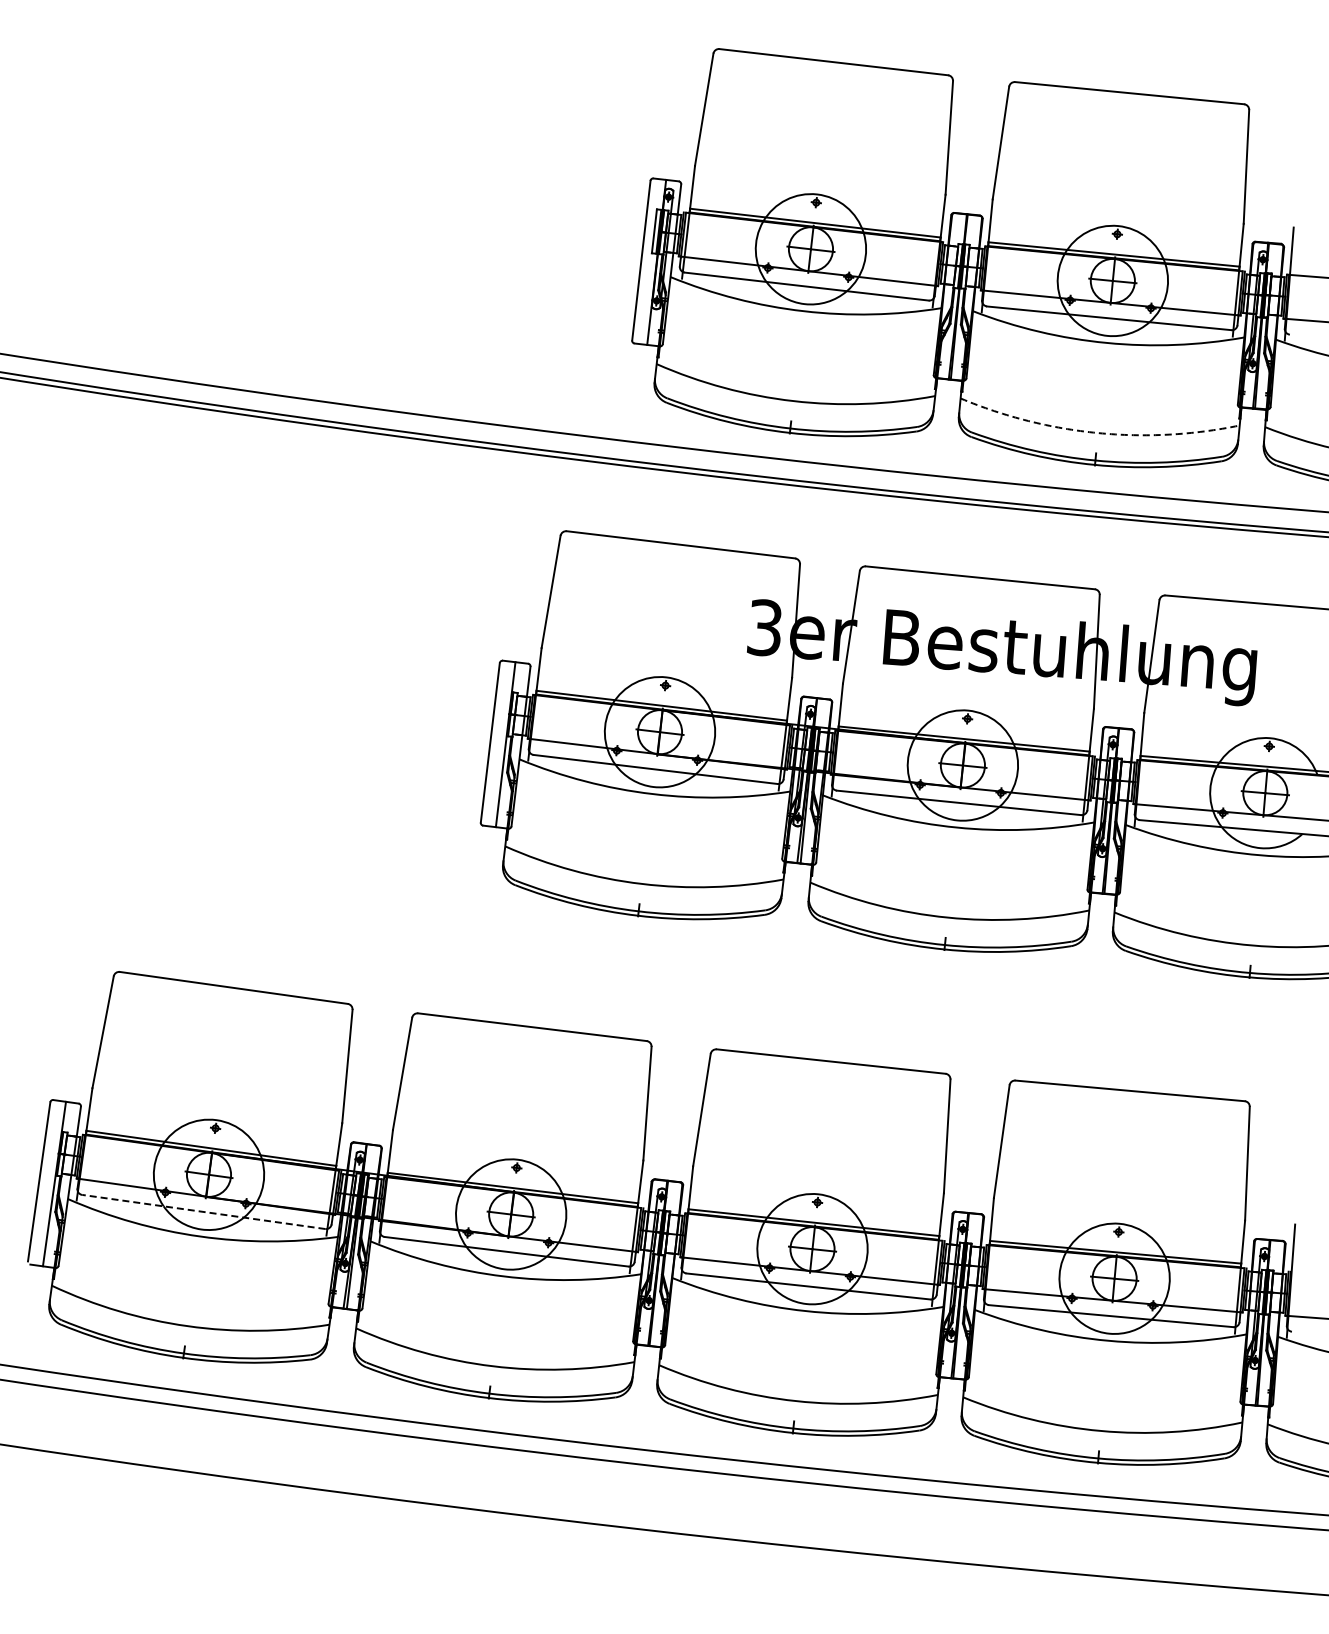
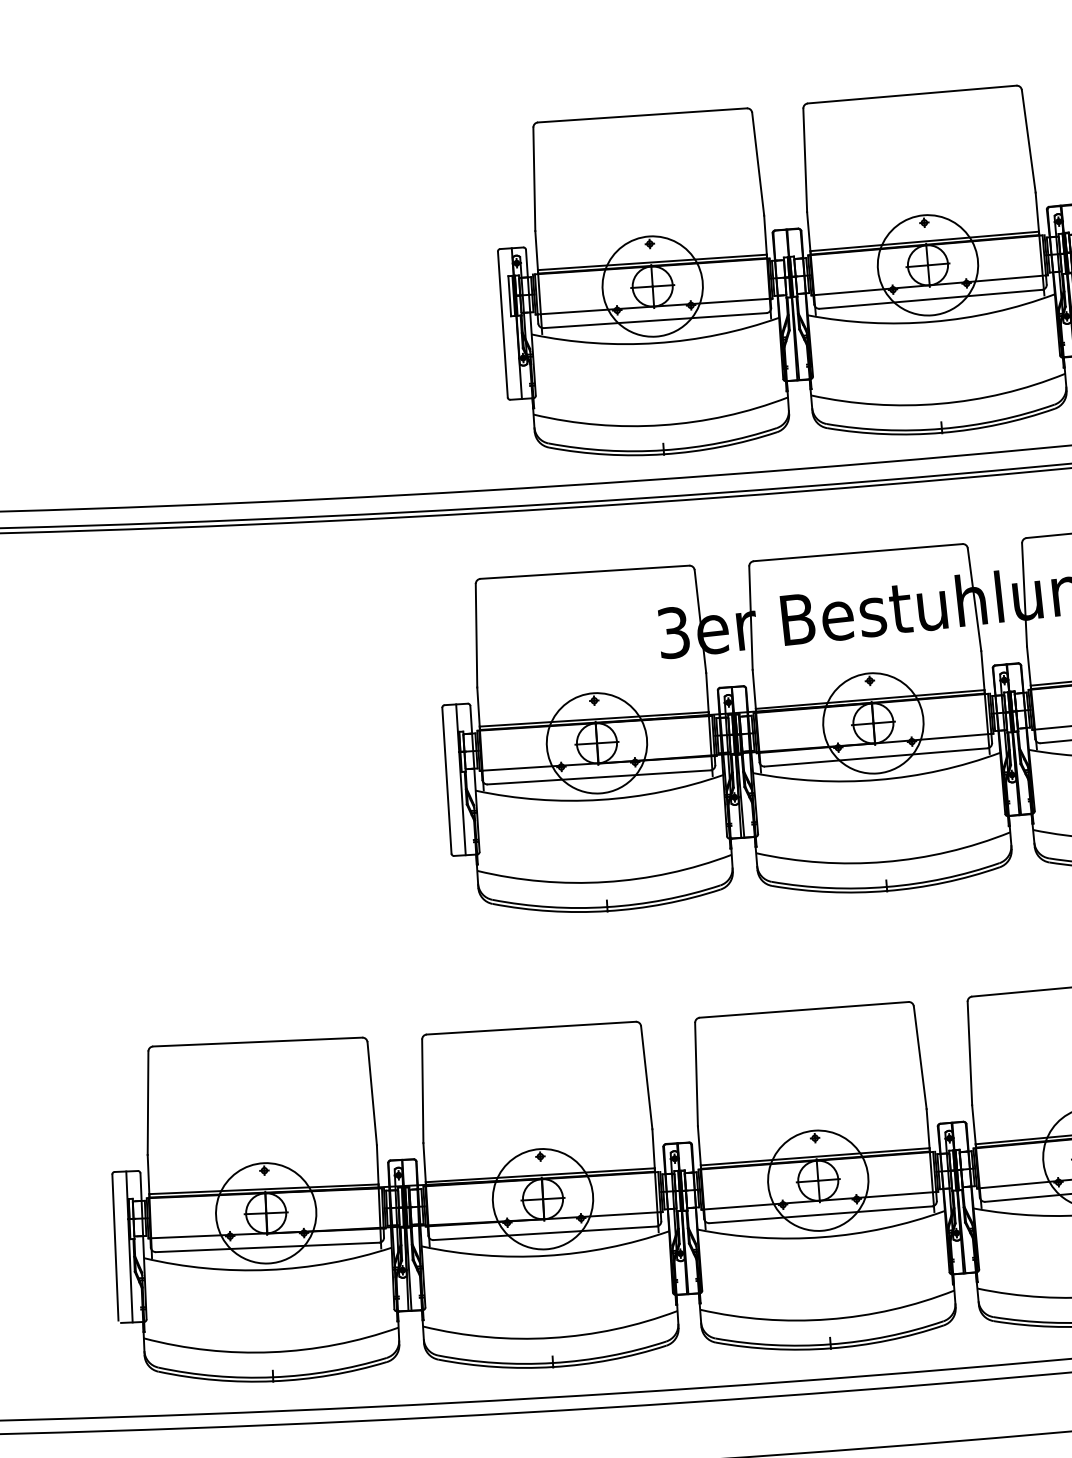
arc: (1098, 433) -> (940, 404), dashed -> solid
line: (203, 1211) -> (267, 1247), dashed -> solid

